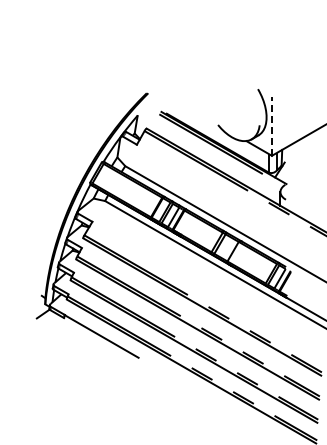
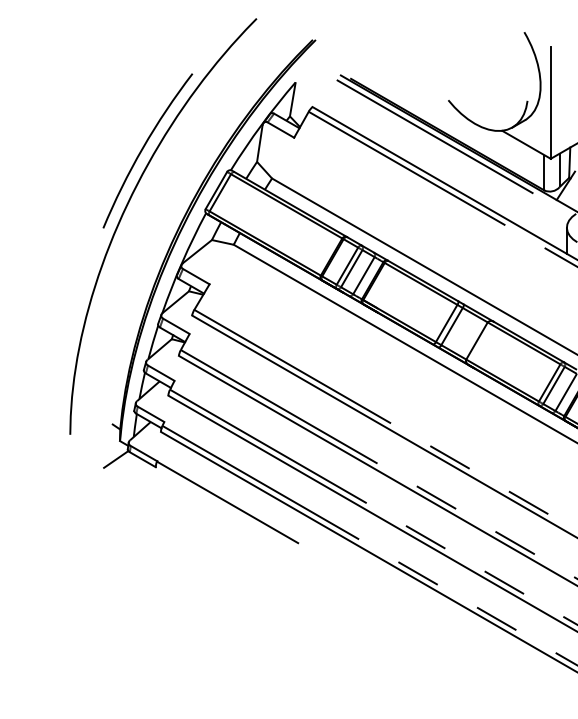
line: (271, 126) -> (549, 103), dashed -> solid
part: (49, 181) -> (128, 207), added

